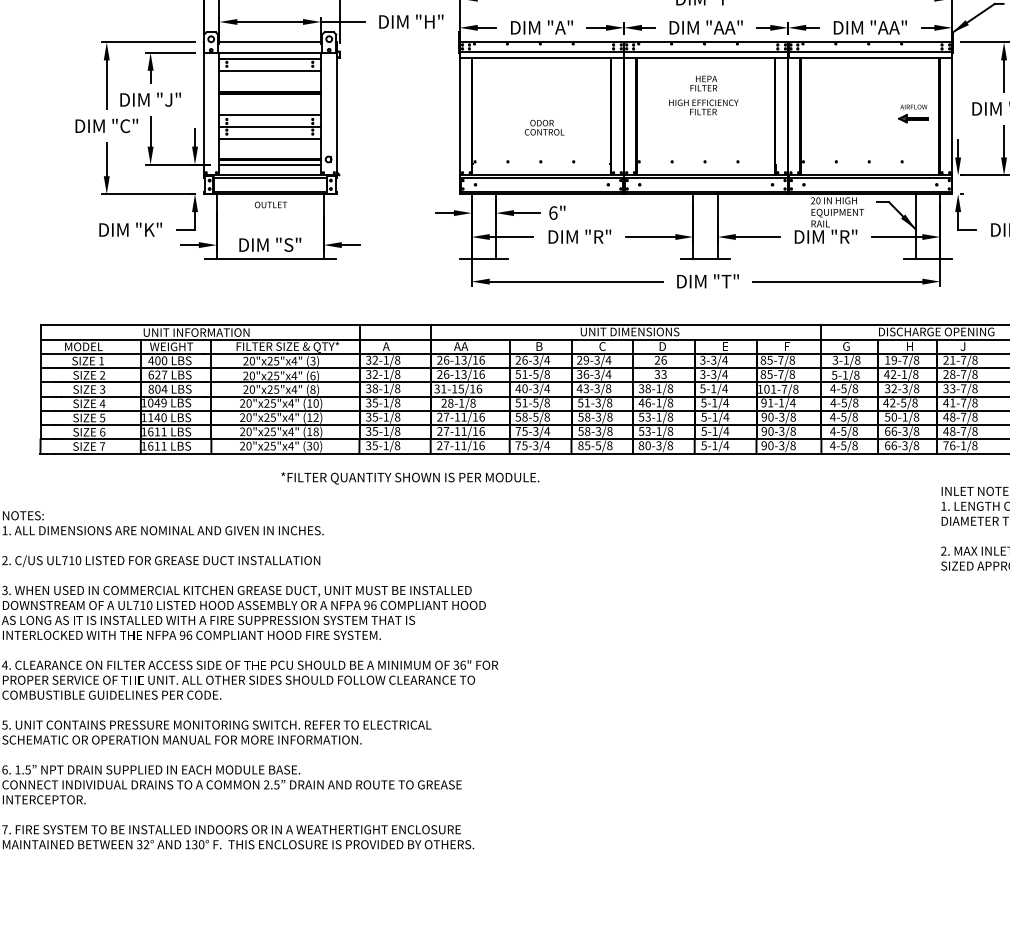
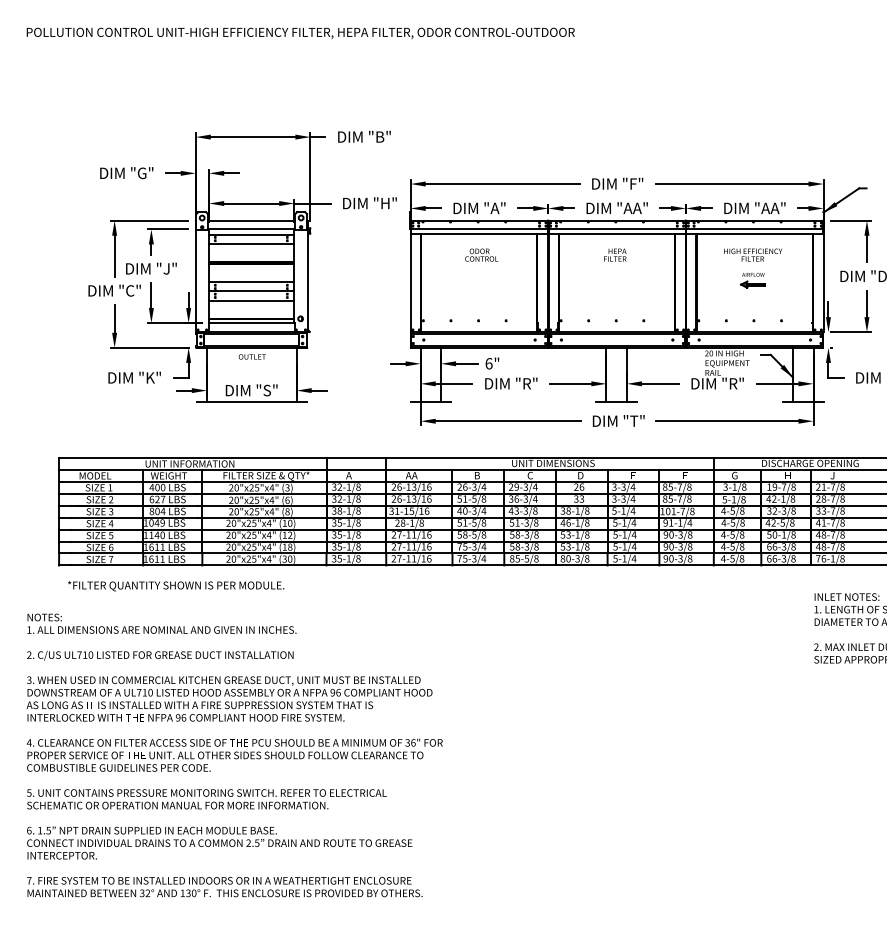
text: (704, 106) -> (753, 254), moved
part: (912, 113) -> (752, 280), moved
text: (544, 126) -> (481, 254), moved
text: (410, 478) -> (176, 586), moved

